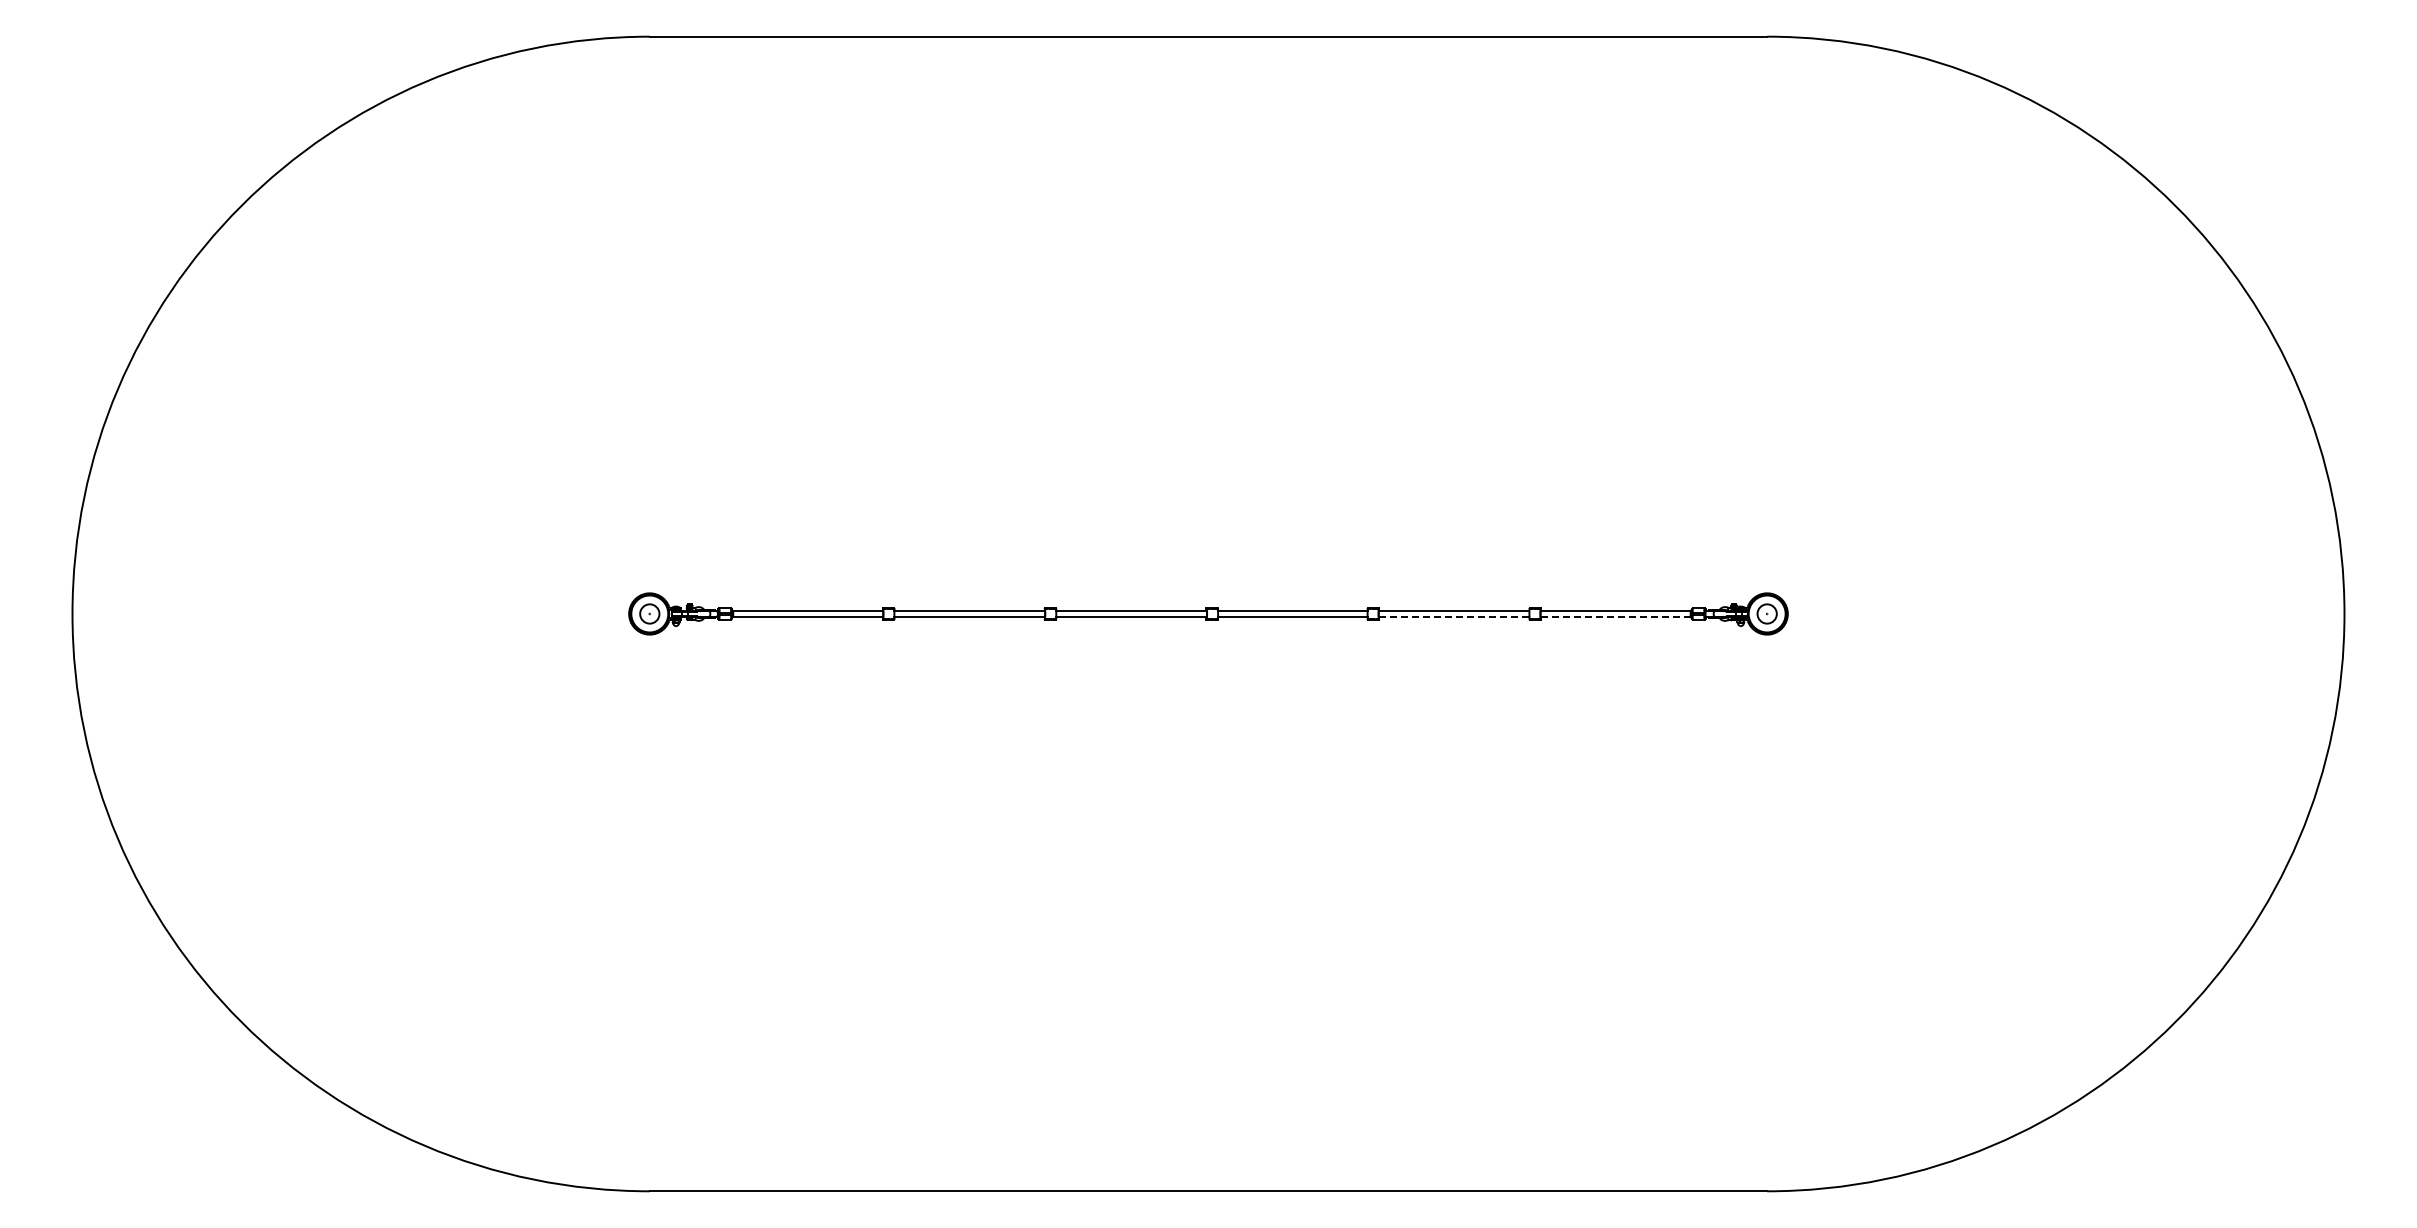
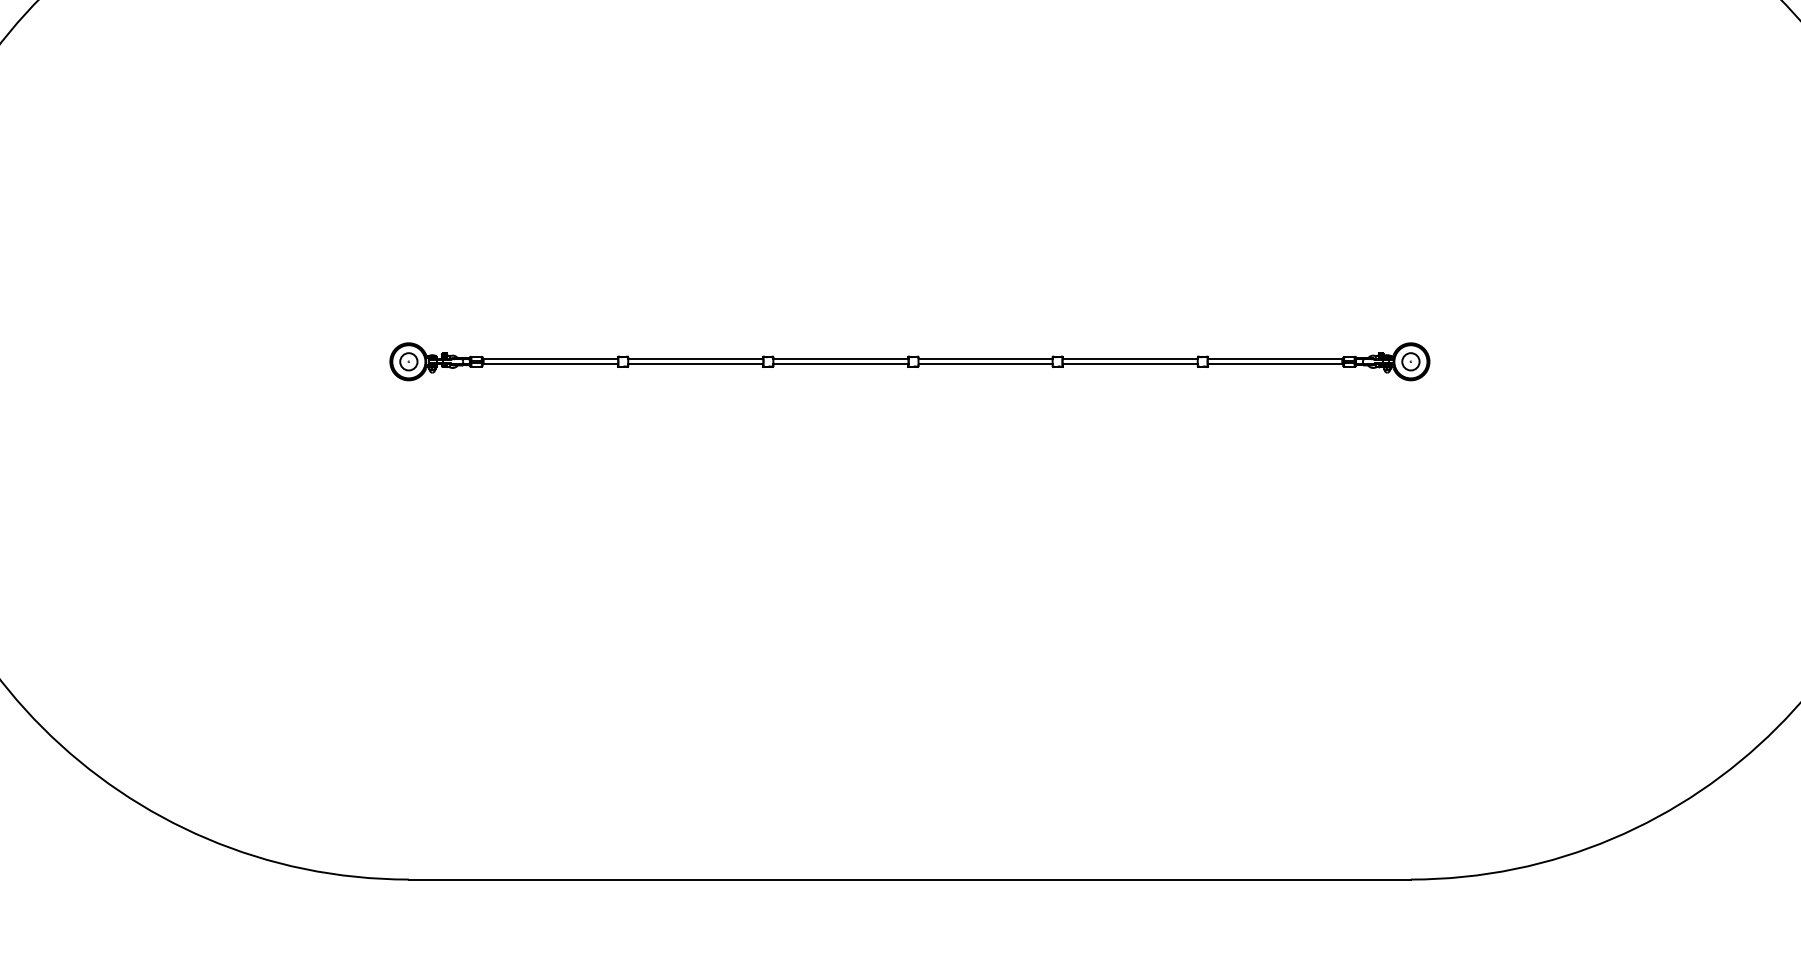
line: (1454, 616) -> (1130, 364), dashed -> solid
line: (1616, 616) -> (1275, 364), dashed -> solid

